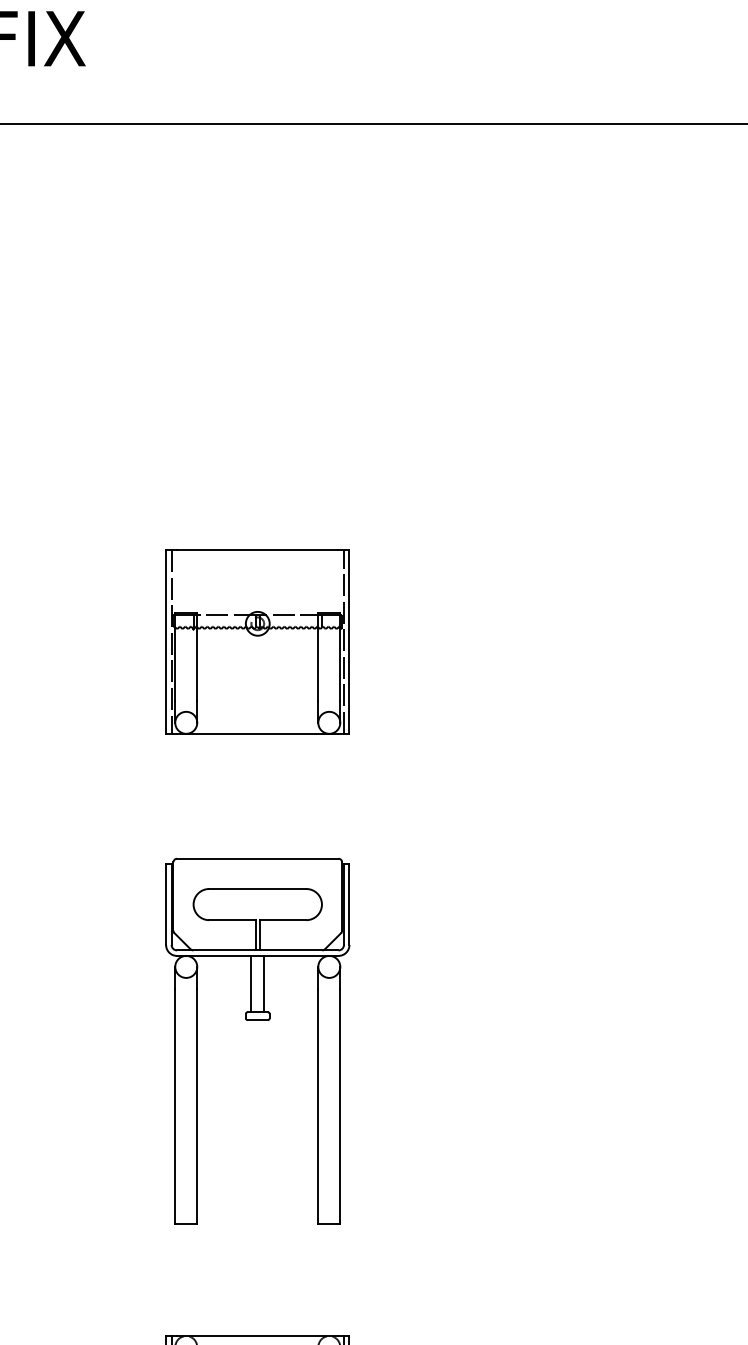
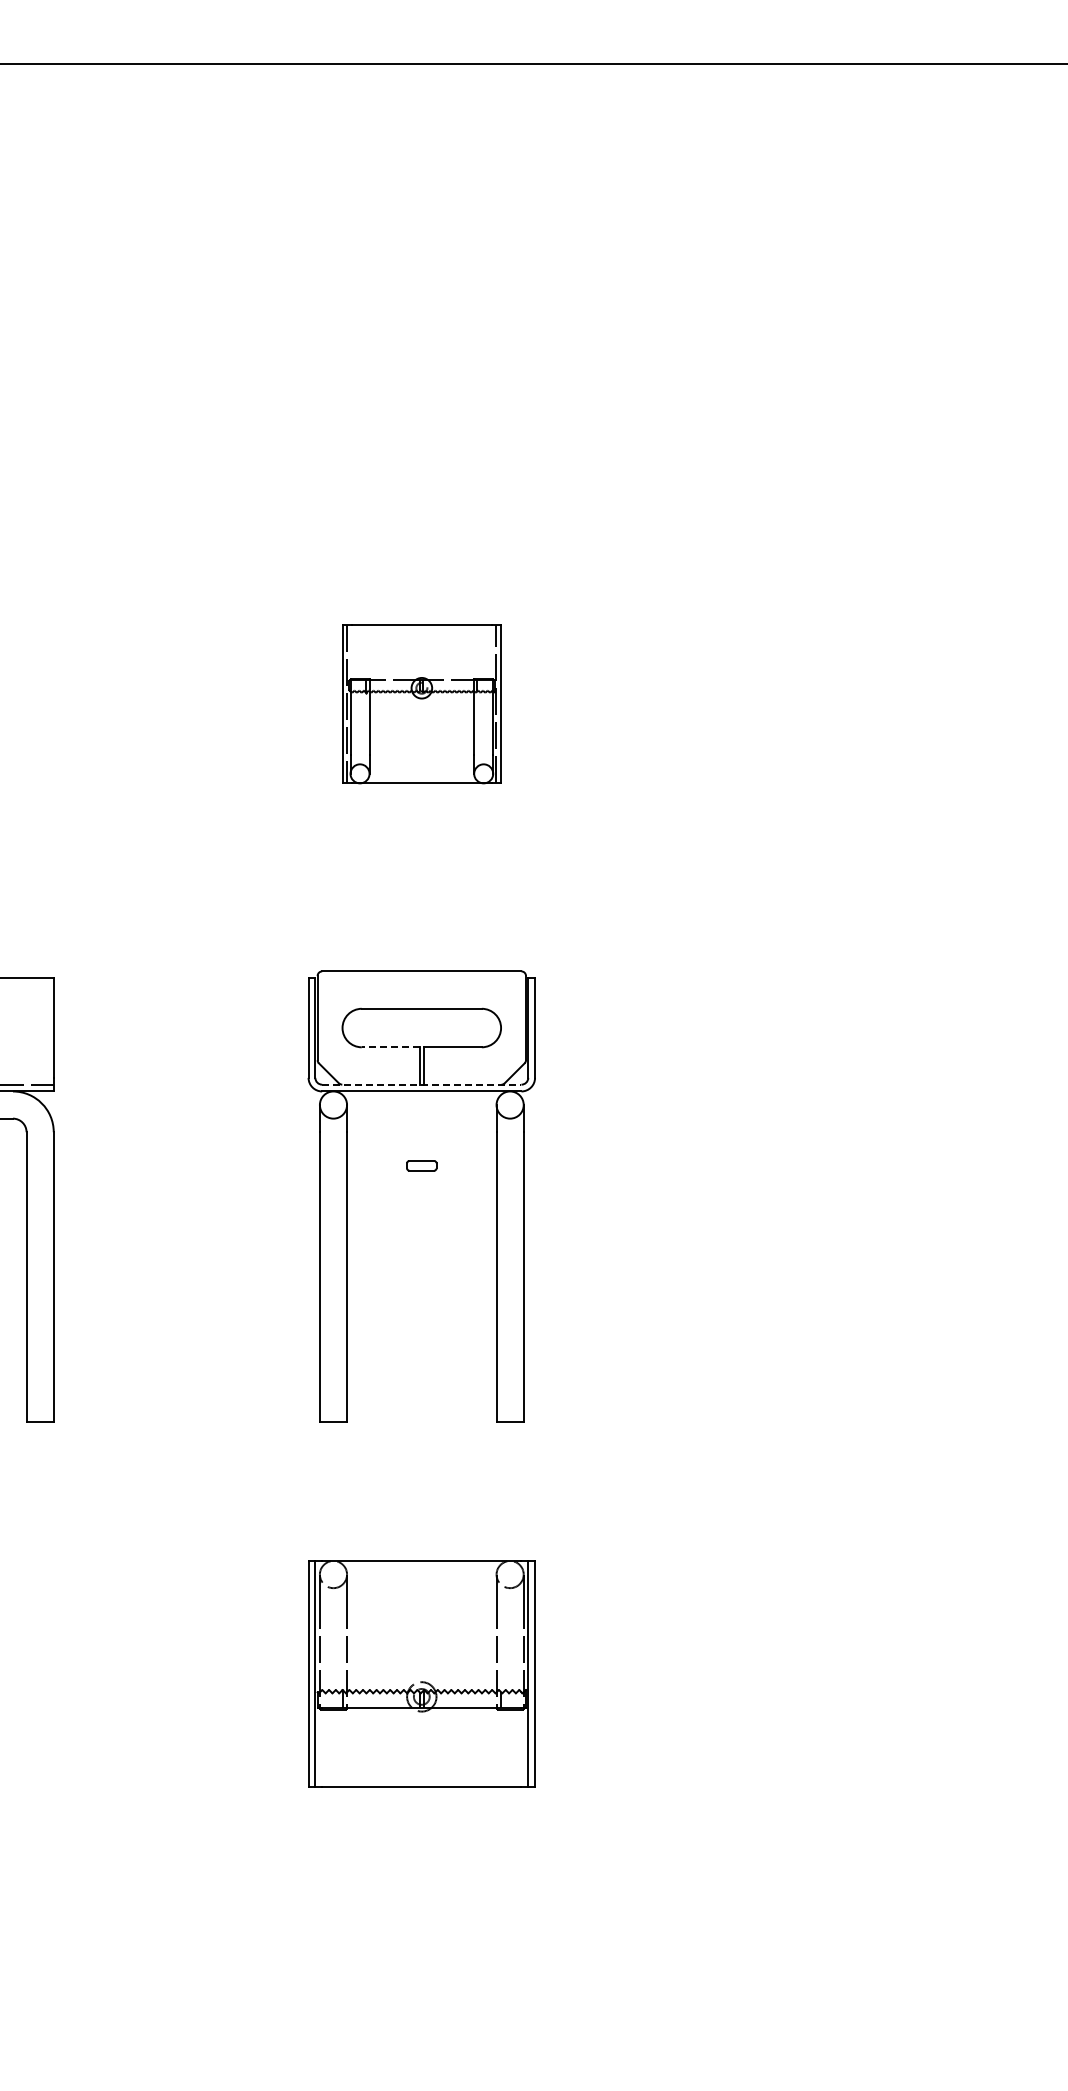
part: (257, 642) -> (421, 704), size x0.7
line: (232, 920) -> (390, 1047), solid -> dashed
line: (257, 950) -> (421, 1084), solid -> dashed
line: (251, 984) -> (413, 1126), removed
line: (264, 984) -> (429, 1126), removed

